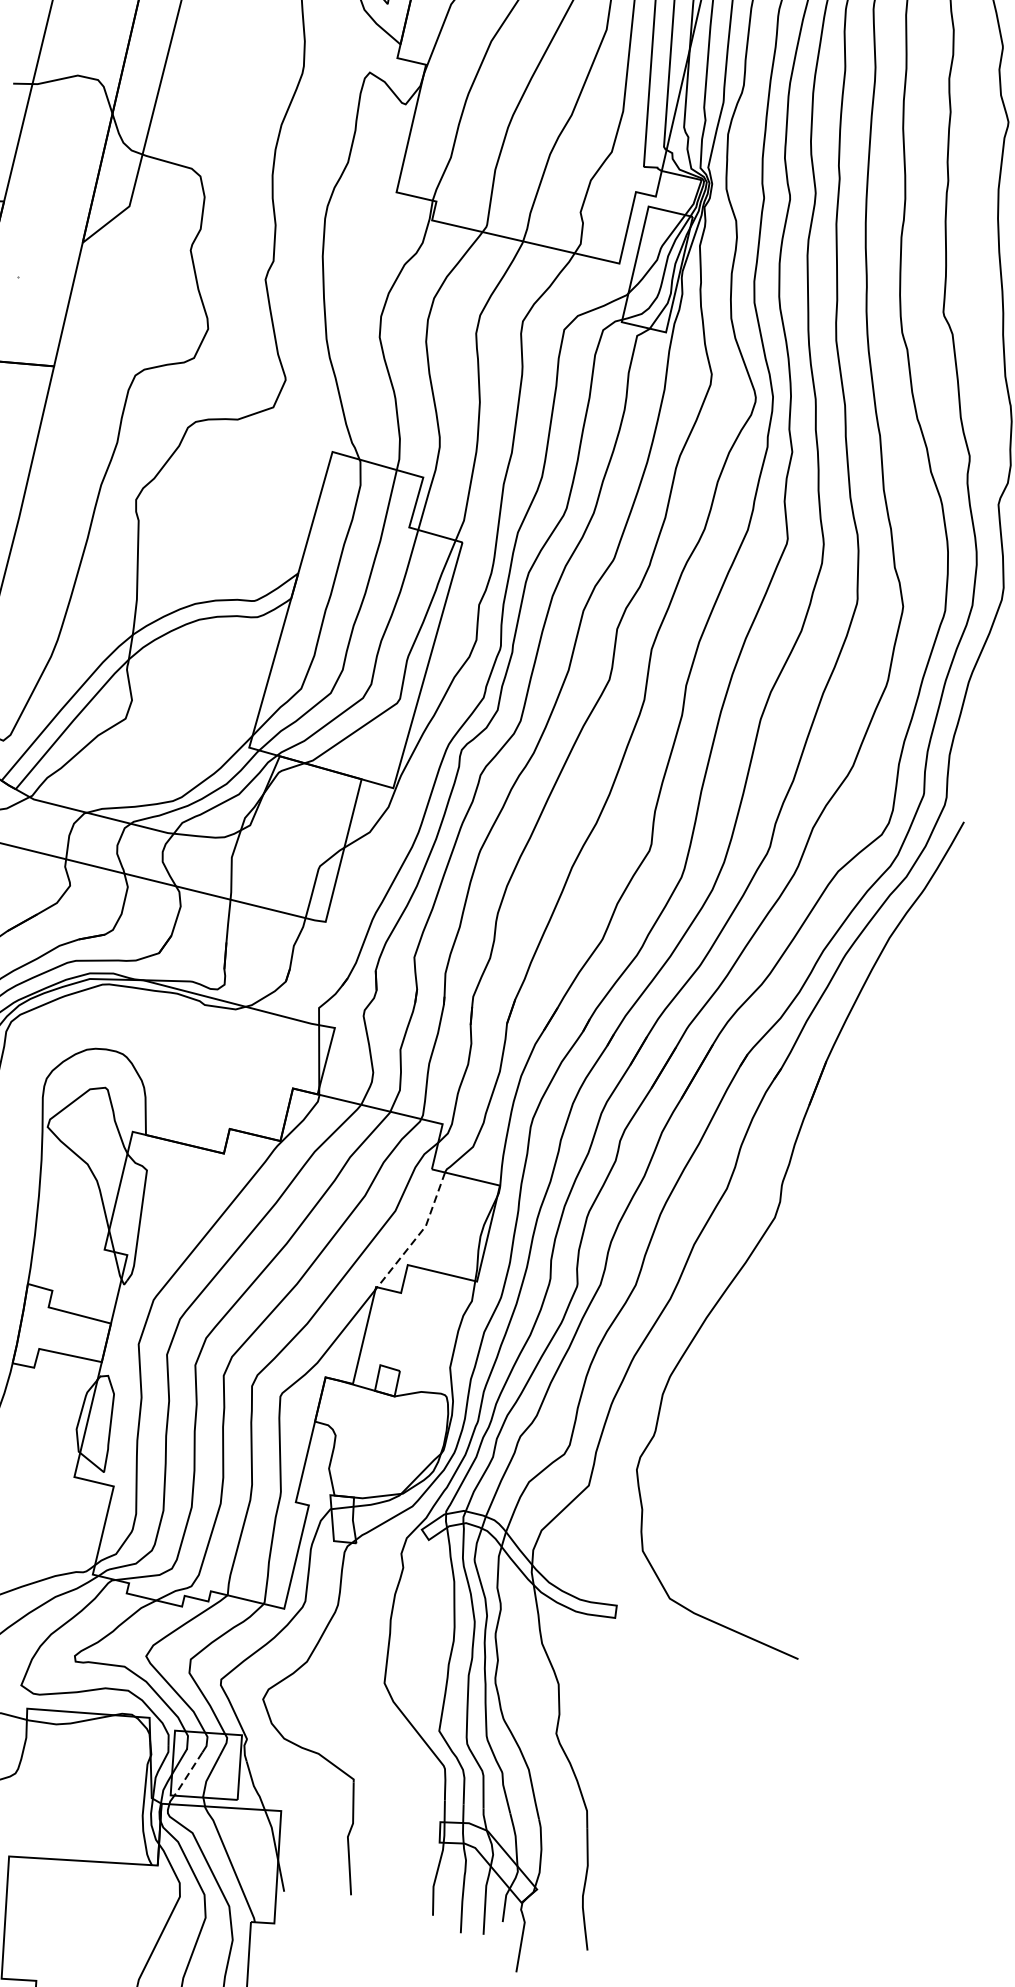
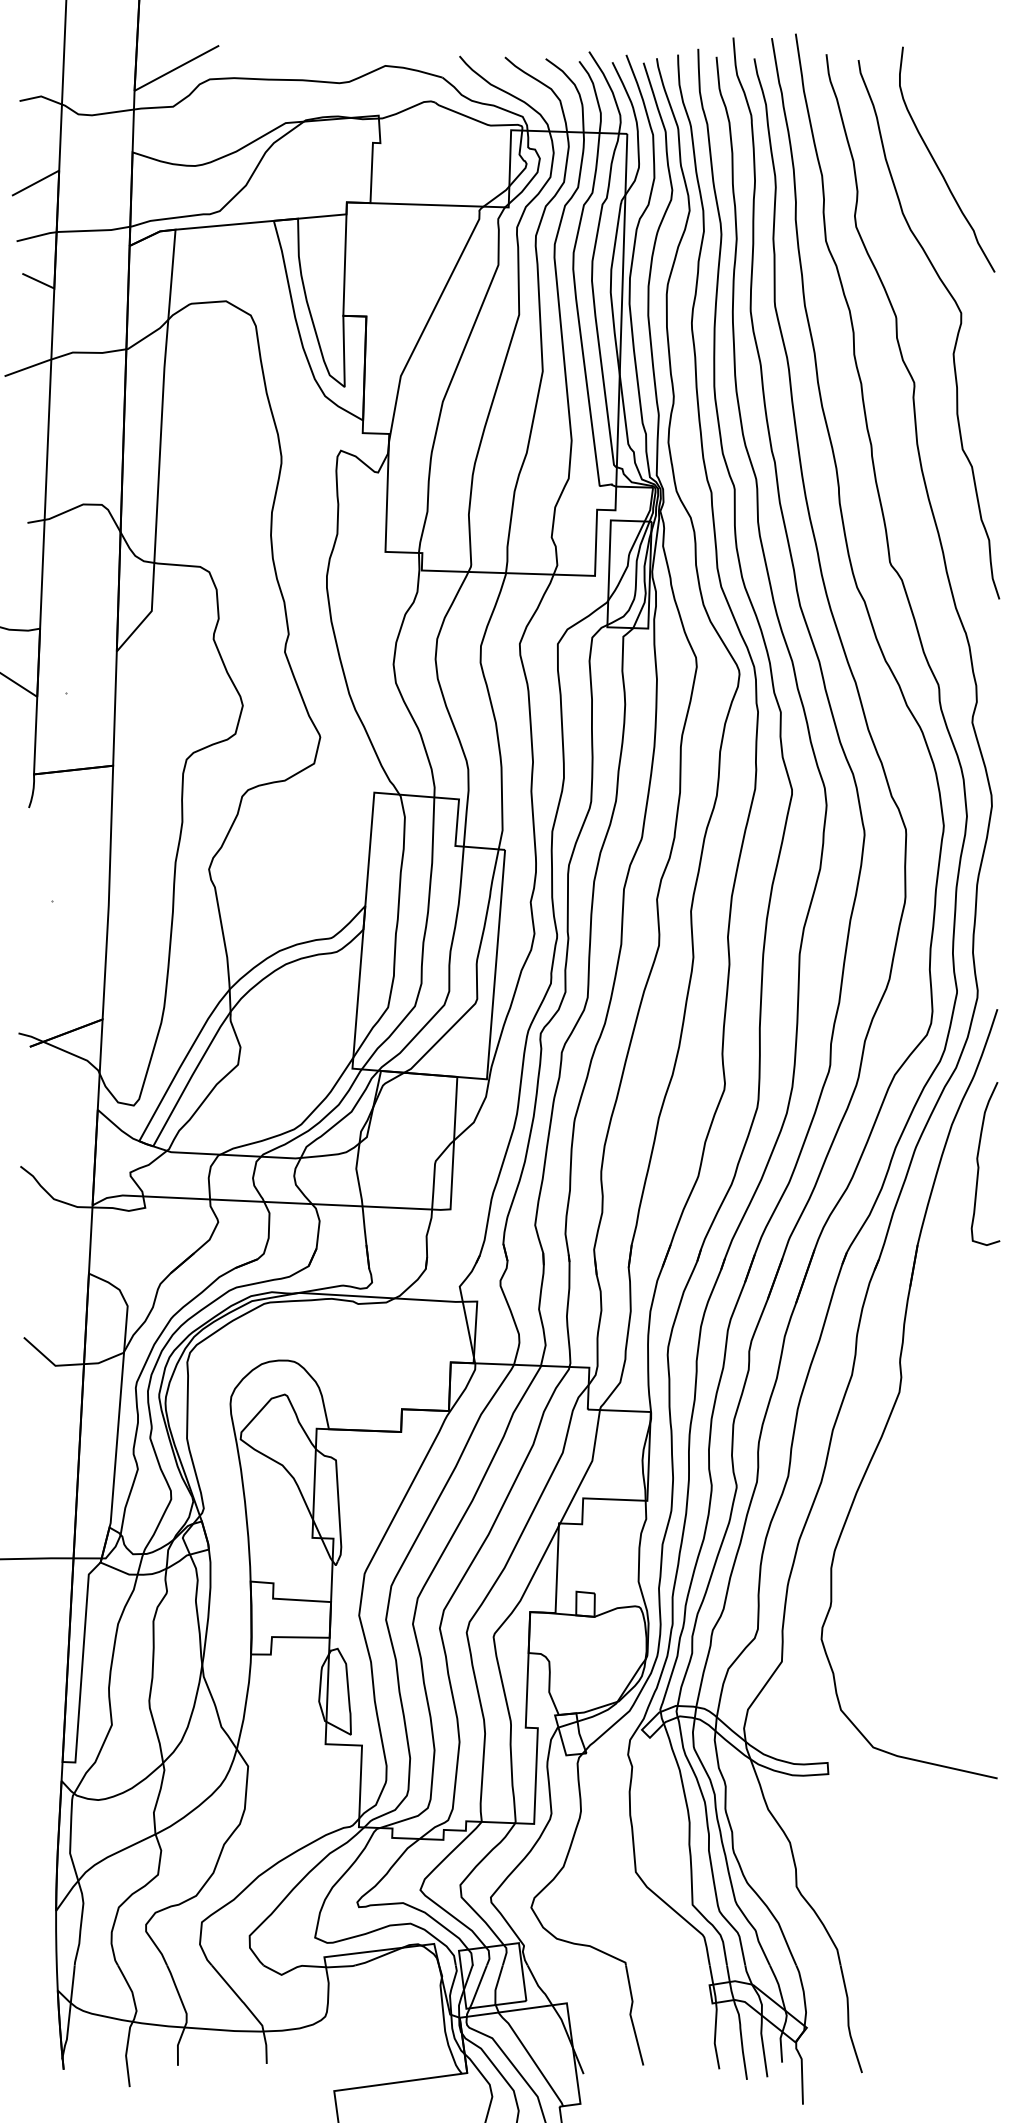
curve: (910, 988) -> (979, 1165), added
line: (419, 1233) -> (588, 1468), dashed -> solid
line: (188, 1774) -> (478, 1987), dashed -> solid

